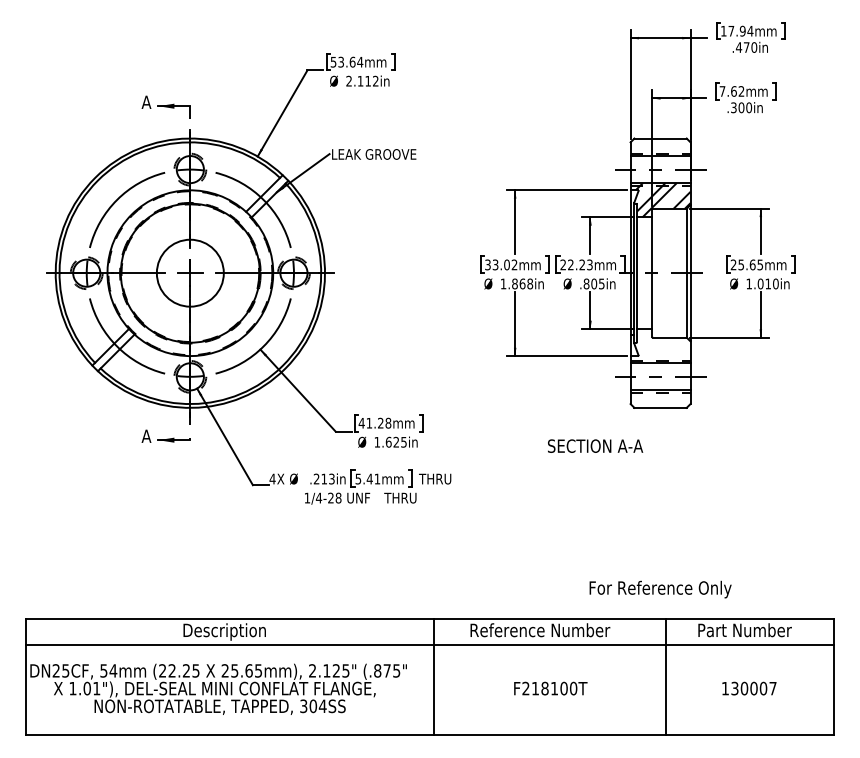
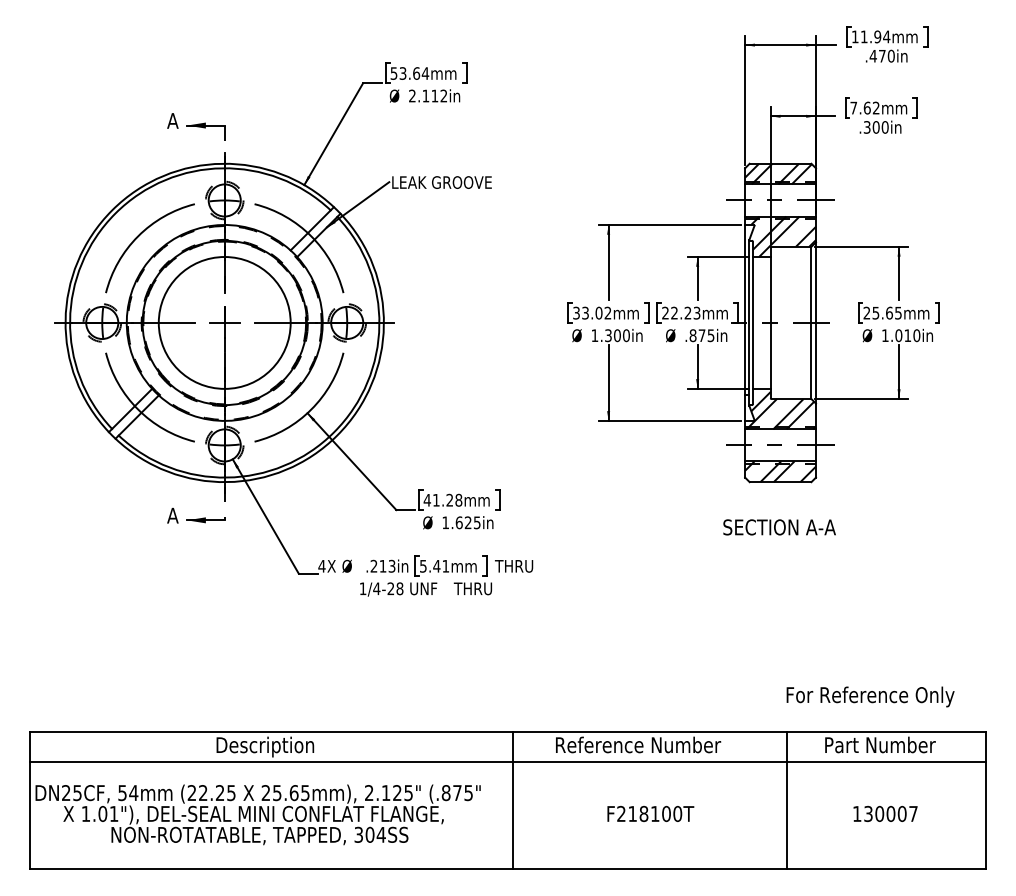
text: (731, 30) -> (864, 36), 17.94mm -> 11.94mm
hatch: (658, 146) -> (778, 173), added
circle: (190, 272) -> (224, 322), size x1.67
text: (522, 283) -> (617, 335), 1.868in -> 1.300in
text: (593, 283) -> (701, 335), .805in -> .875in
hatch: (660, 347) -> (780, 410), added
hatch: (660, 398) -> (780, 471), added
text: (595, 446) -> (779, 527), moved
text: (660, 589) -> (870, 696), moved

